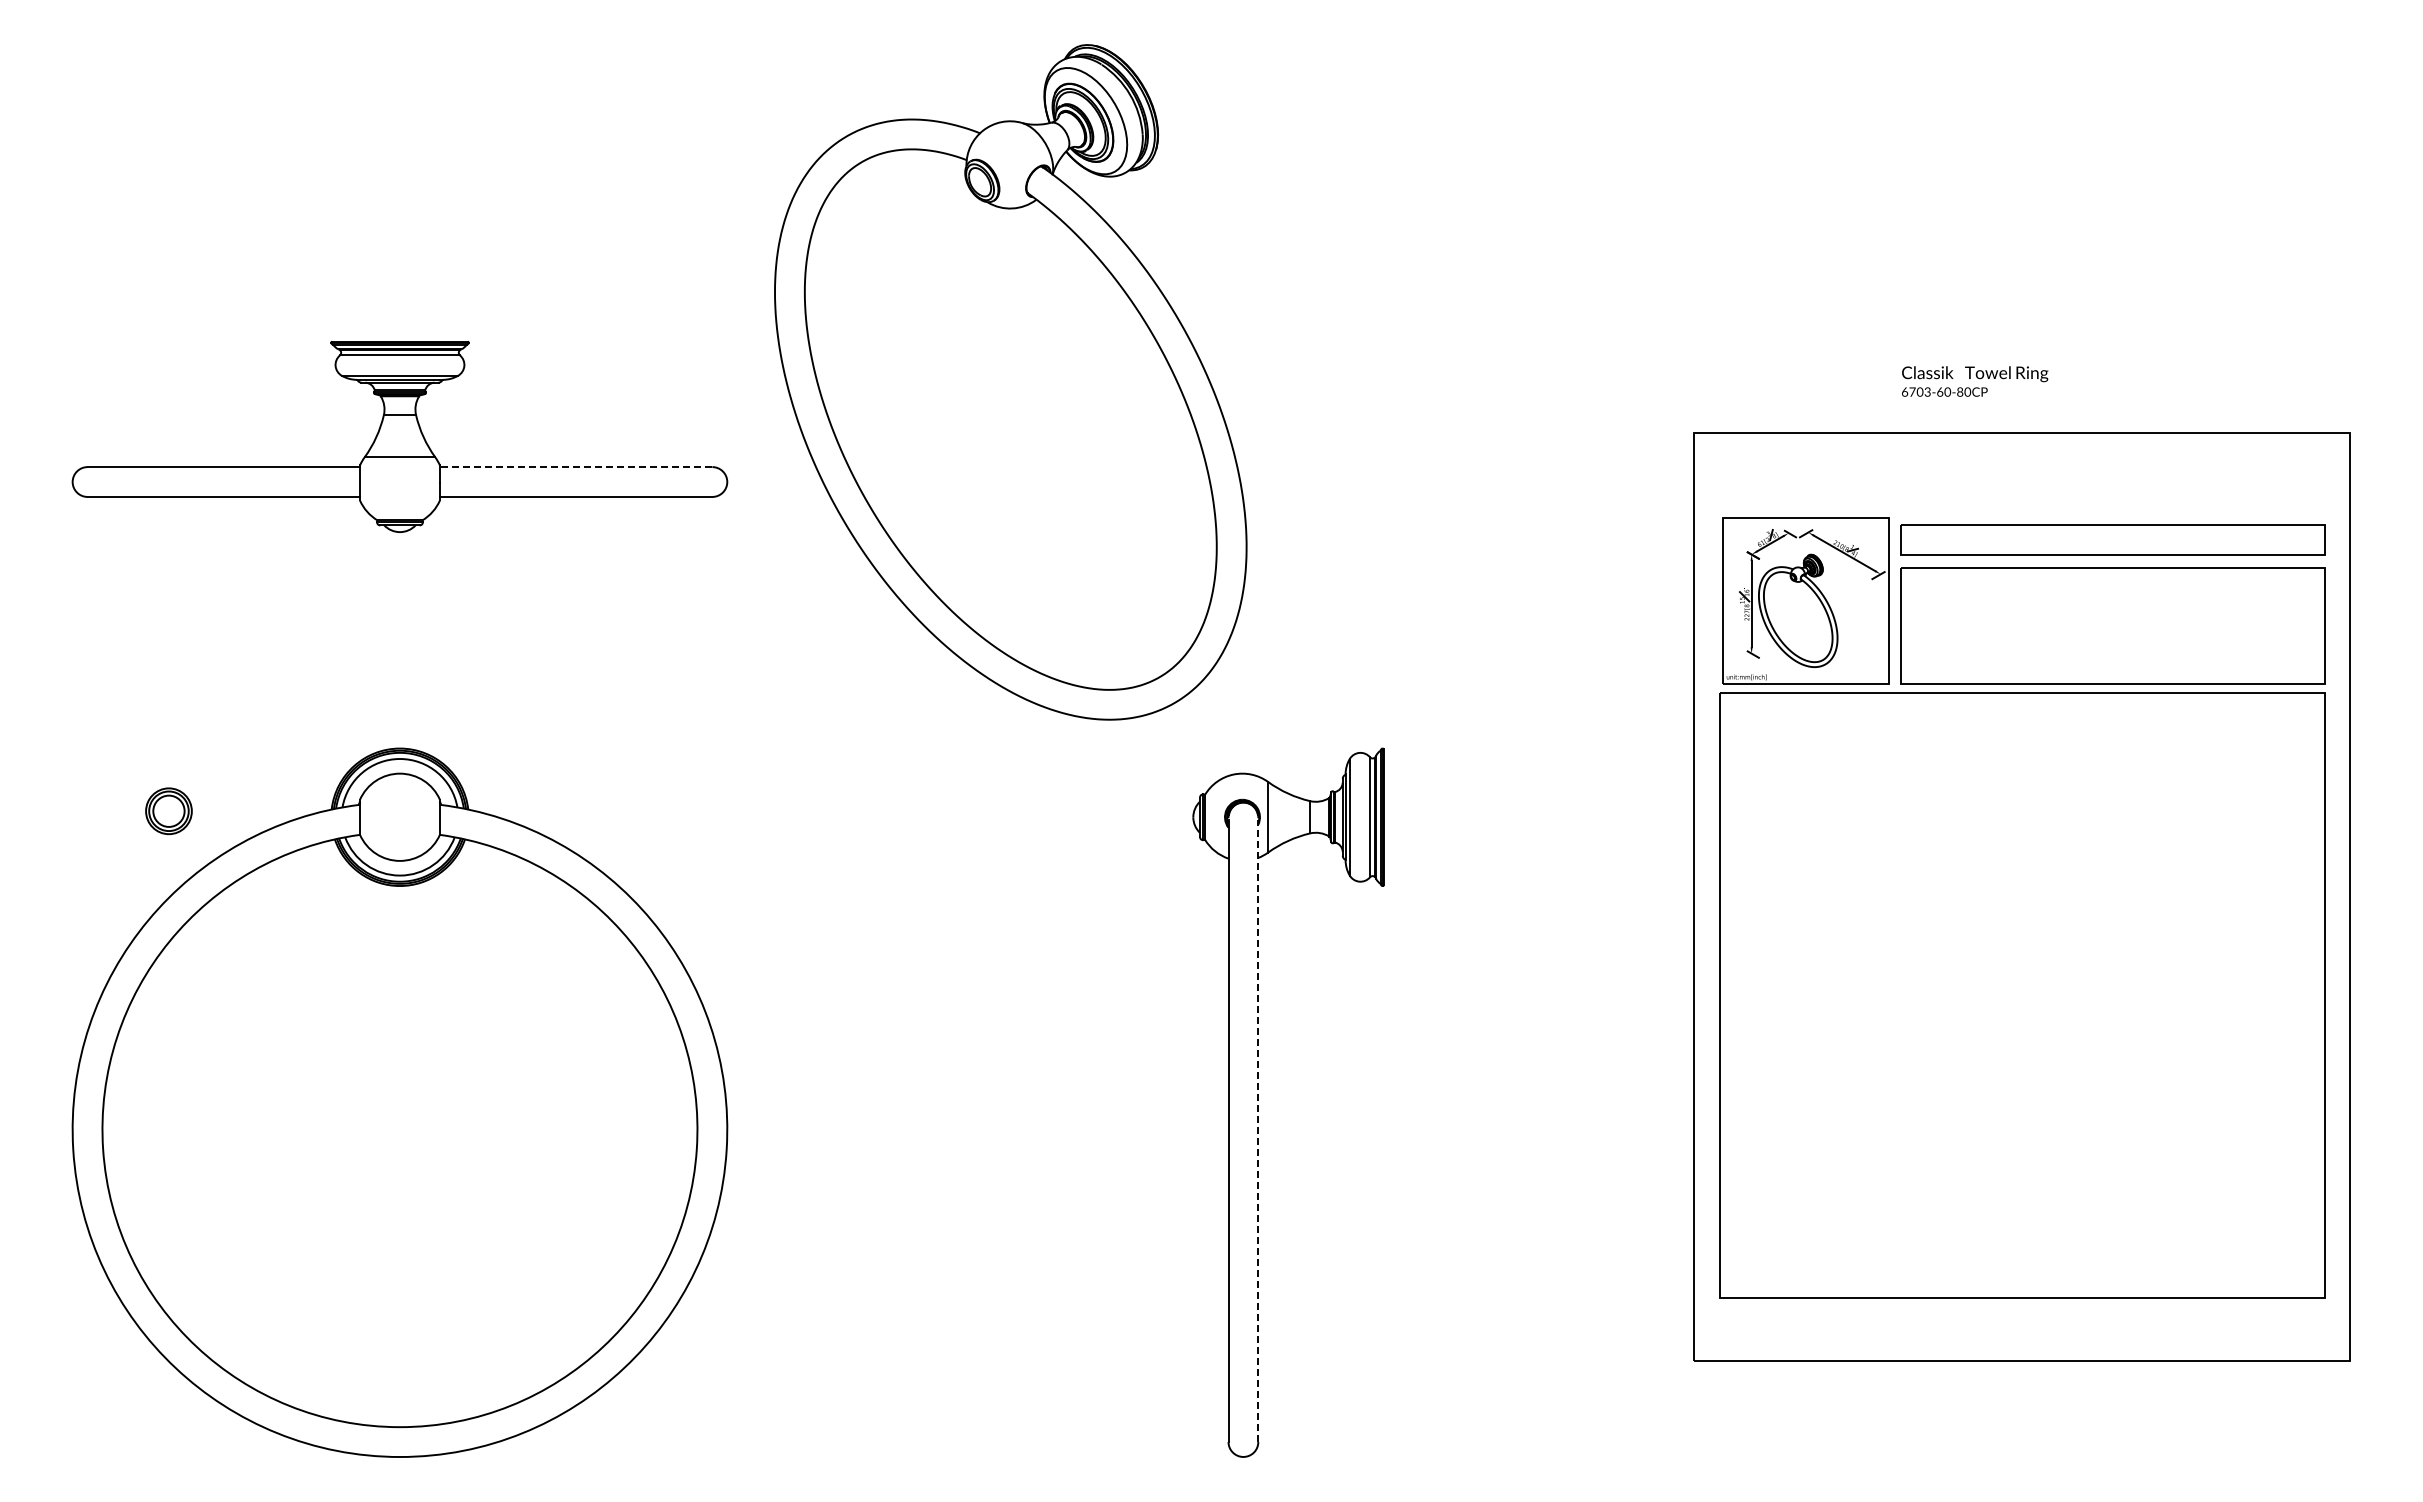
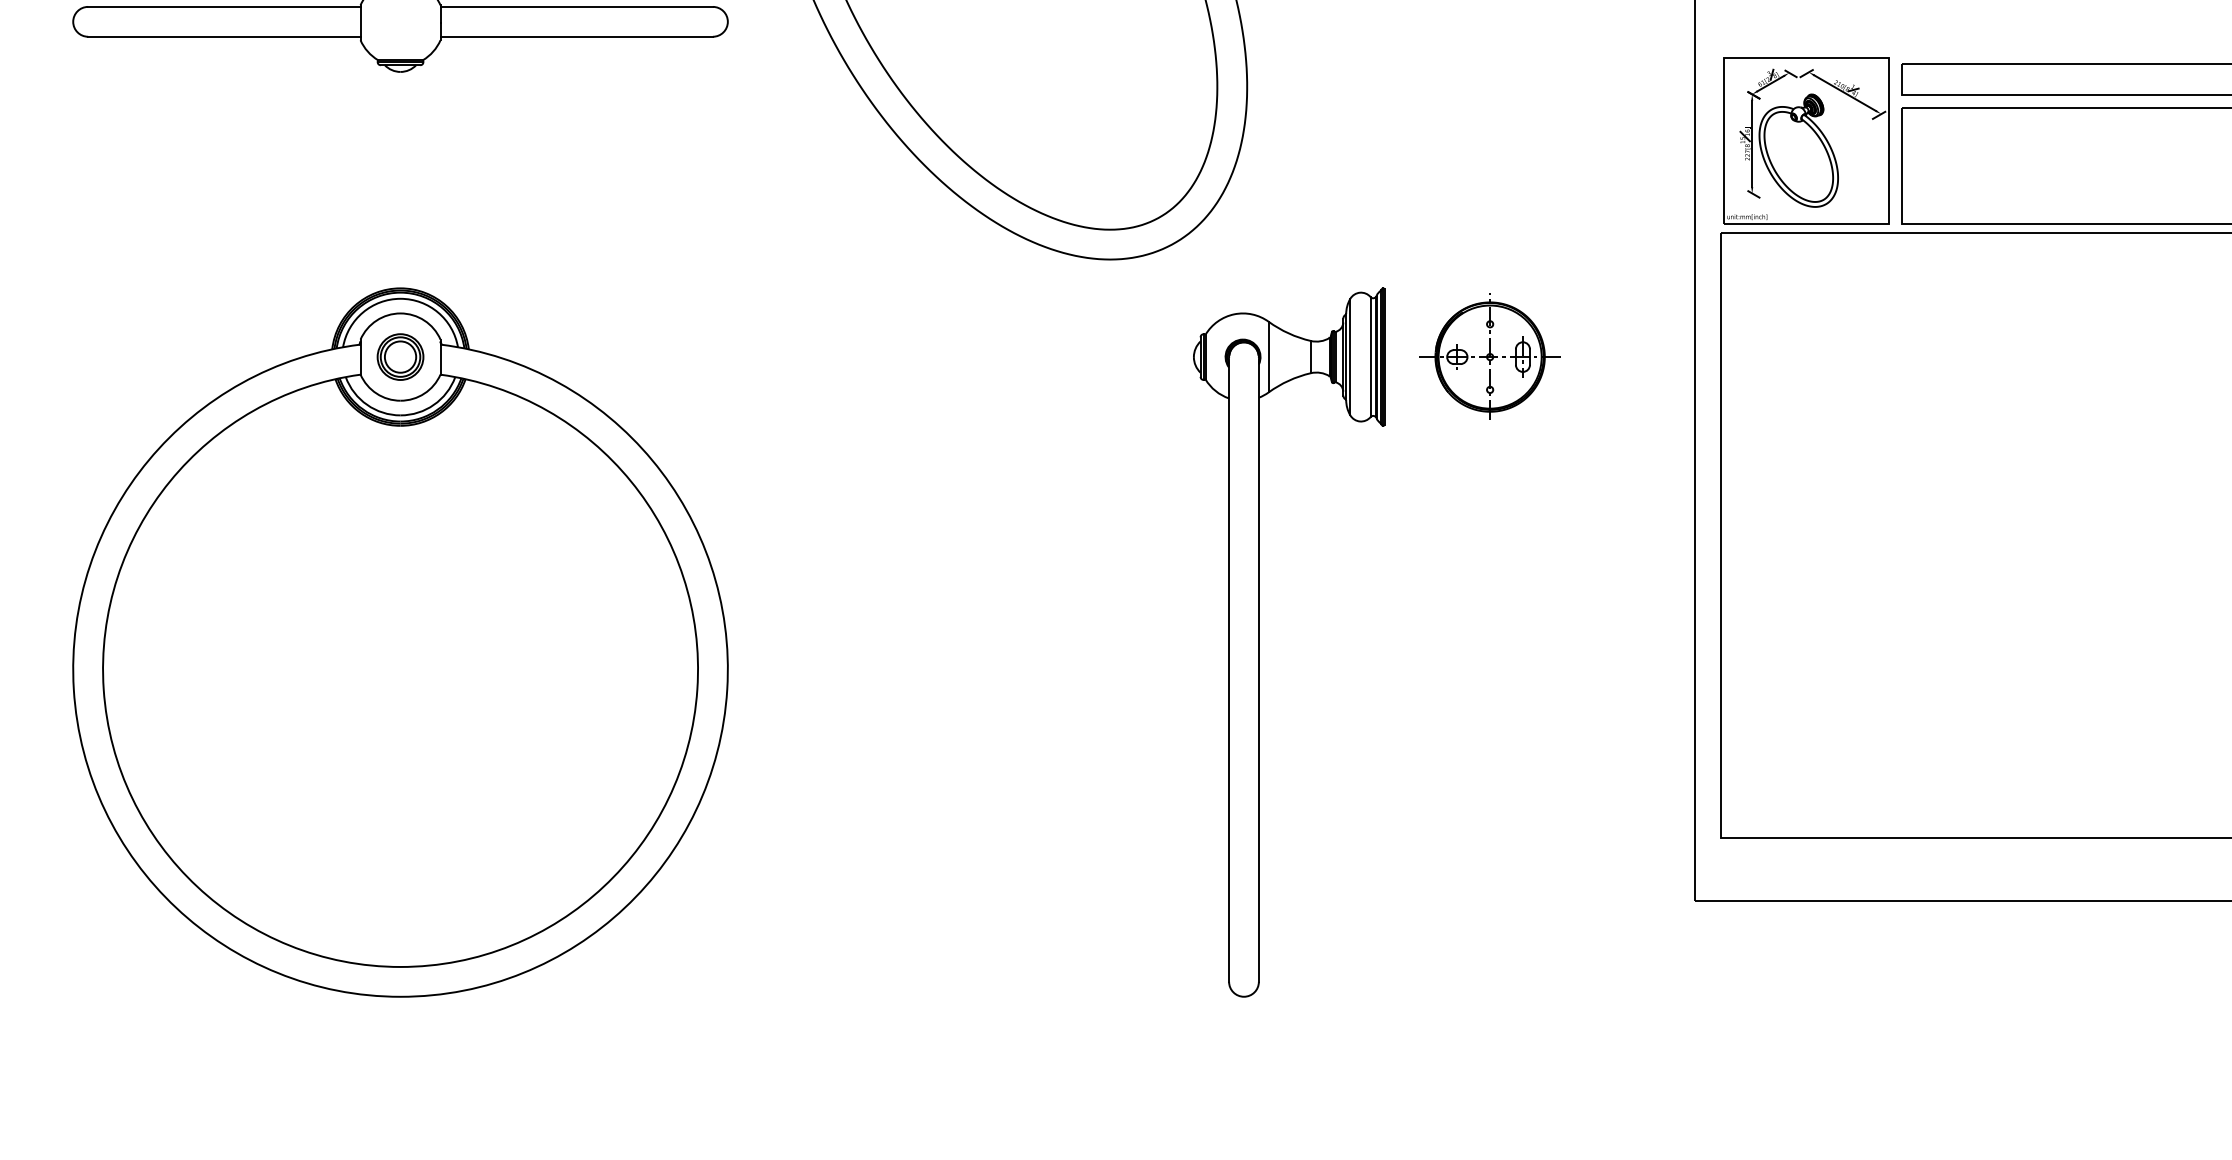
line: (575, 467) -> (576, 7), dashed -> solid
part: (168, 811) -> (400, 357), moved
part: (1488, 816) -> (1489, 356), added
line: (1258, 1130) -> (1259, 670), dashed -> solid

